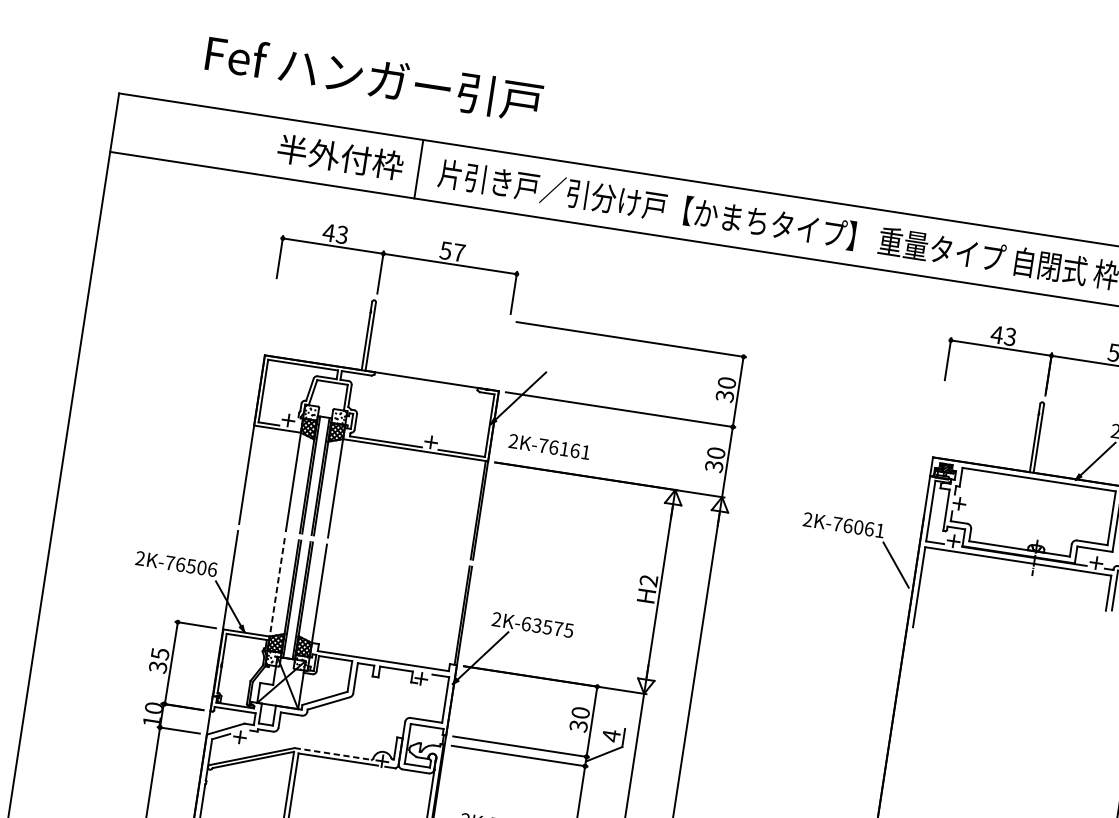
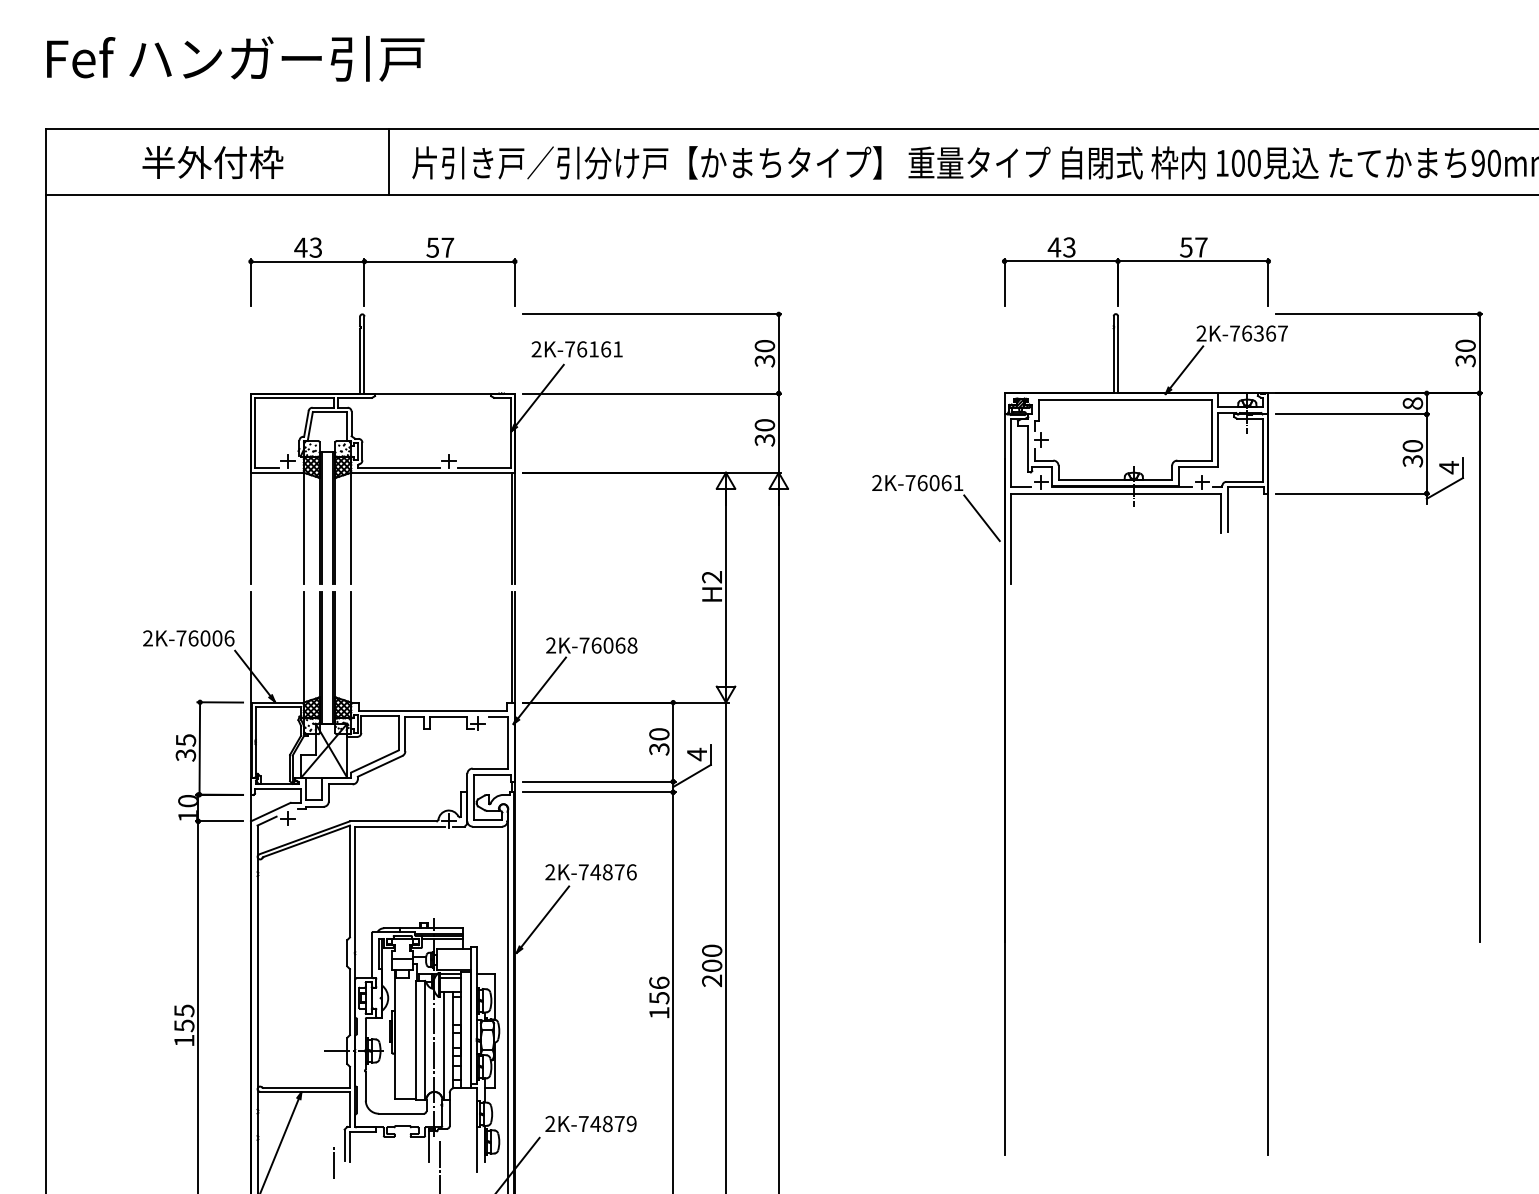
text: (374, 78) -> (235, 58), moved
text: (340, 157) -> (212, 162), moved
text: (548, 446) -> (576, 349), moved
text: (191, 566) -> (205, 638), 2K-76506 -> 2K-76006
line: (277, 587) -> (303, 647), dashed -> solid
text: (547, 627) -> (608, 645), 2K-63575 -> 2K-76068
line: (333, 754) -> (393, 821), dashed -> solid

